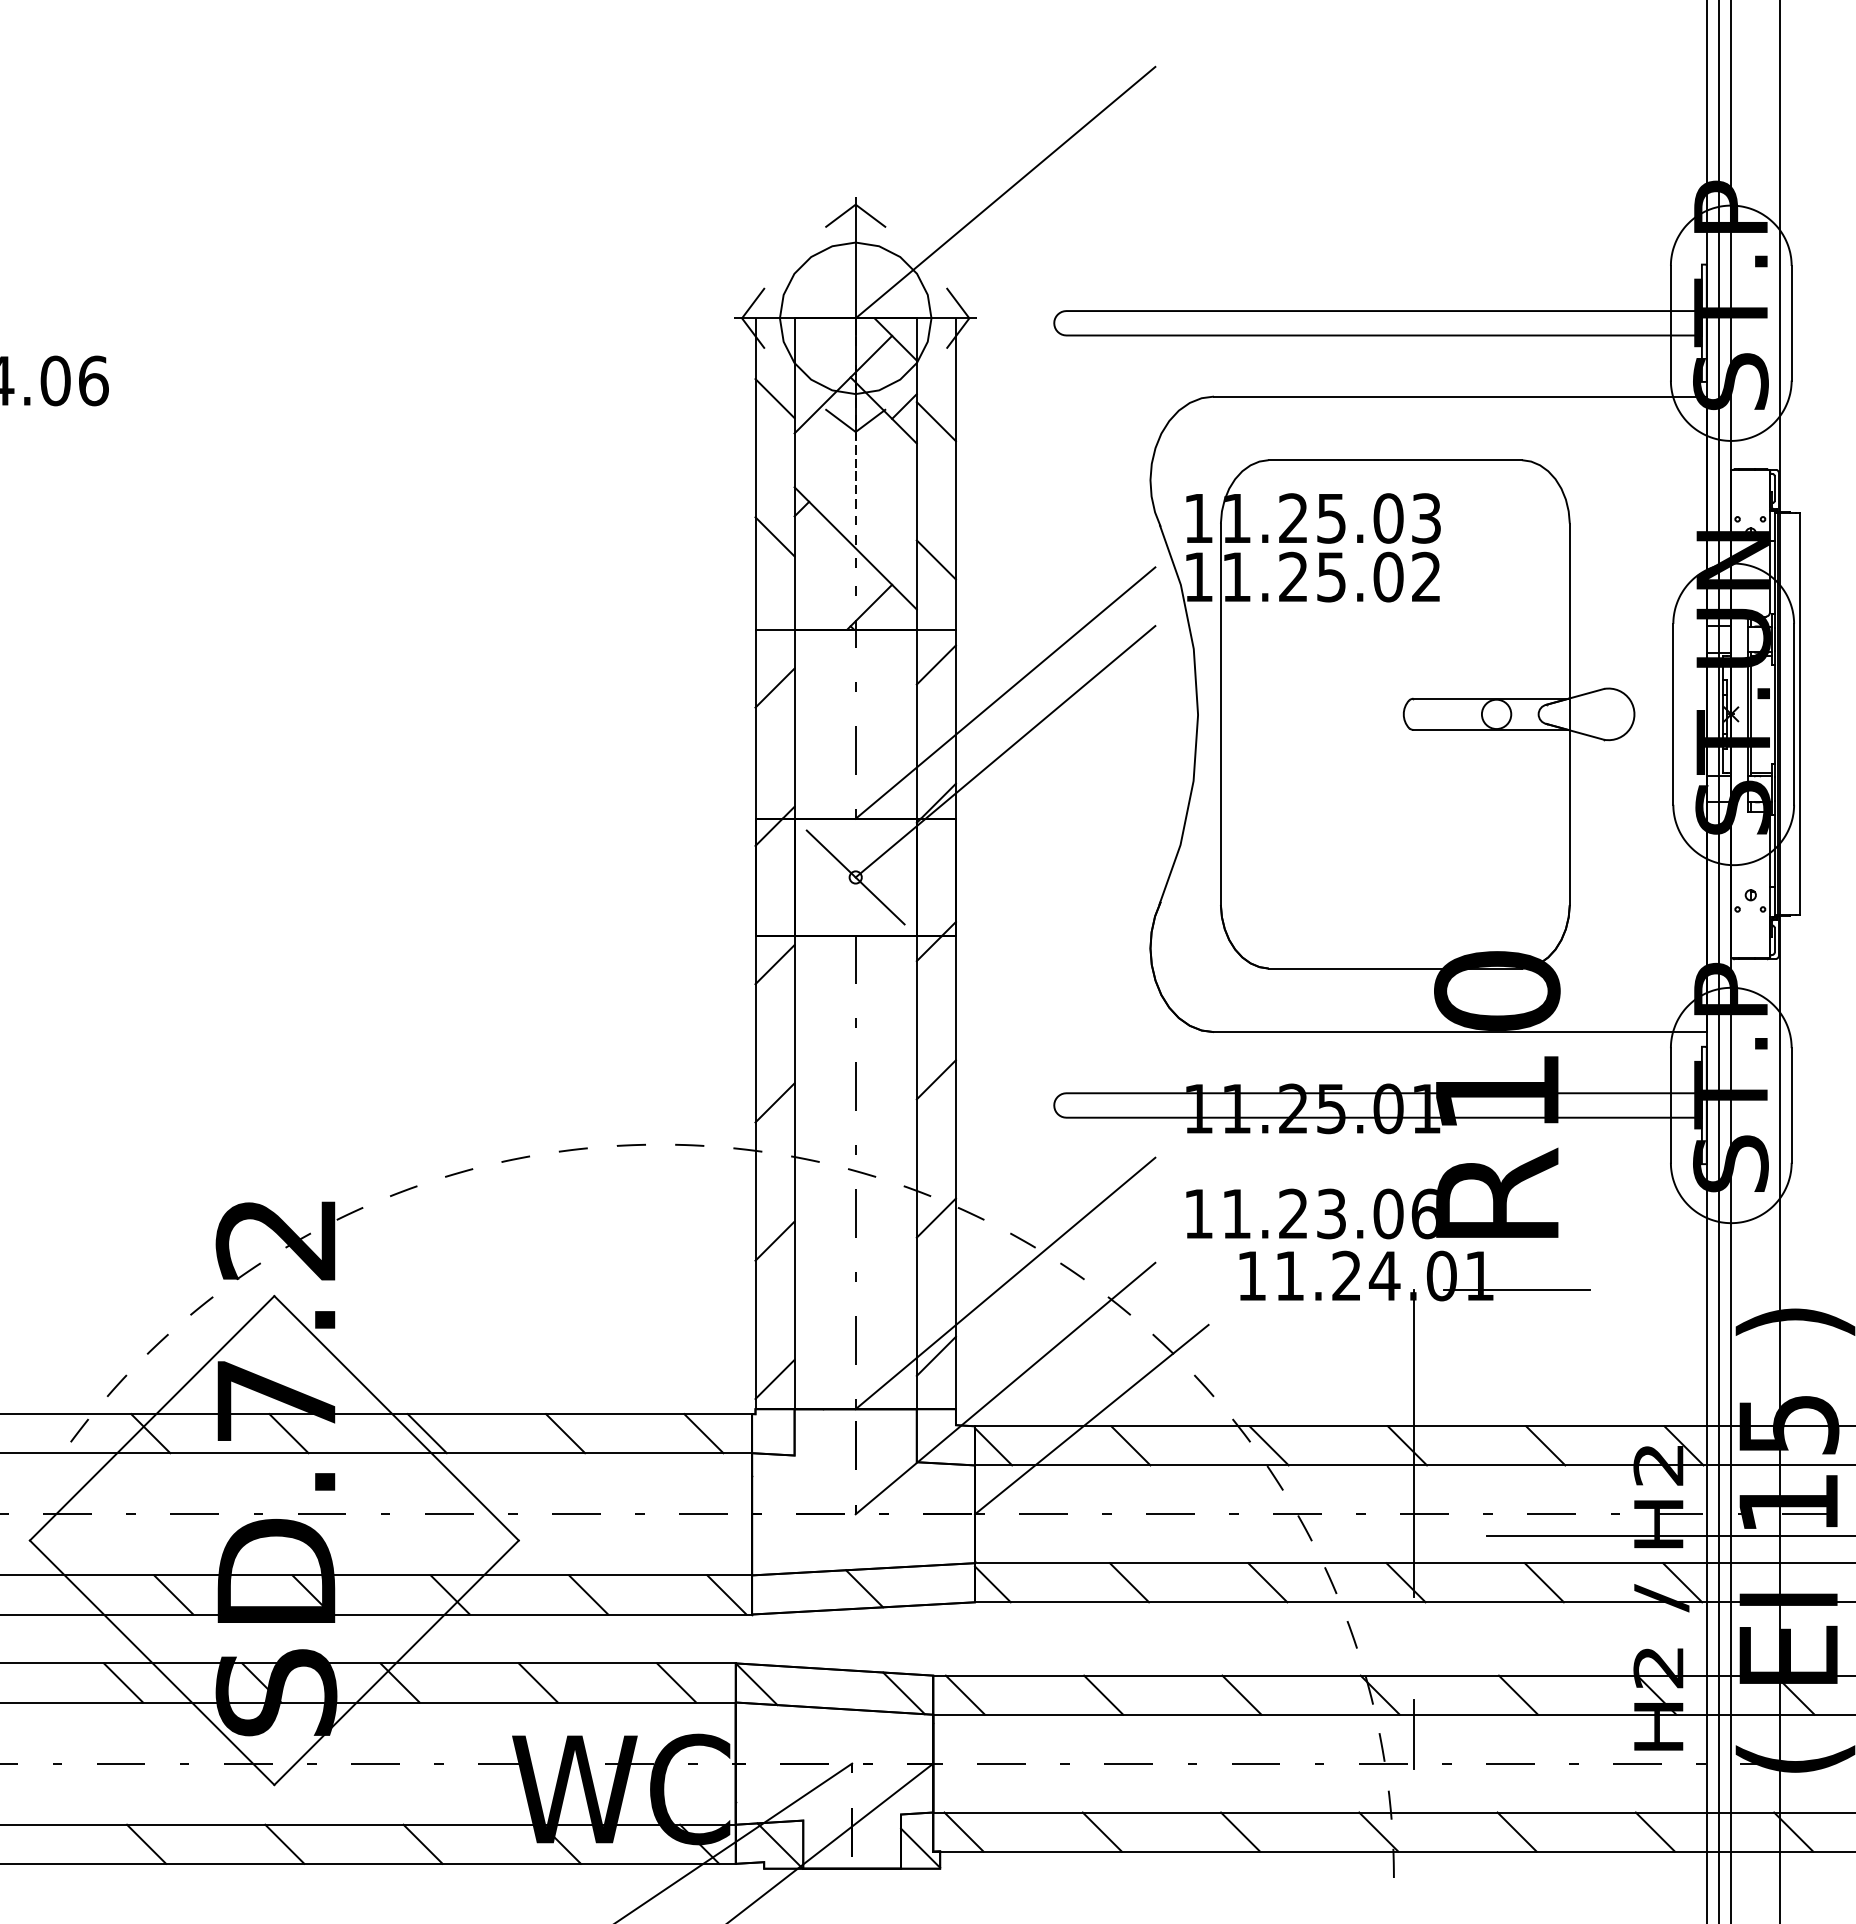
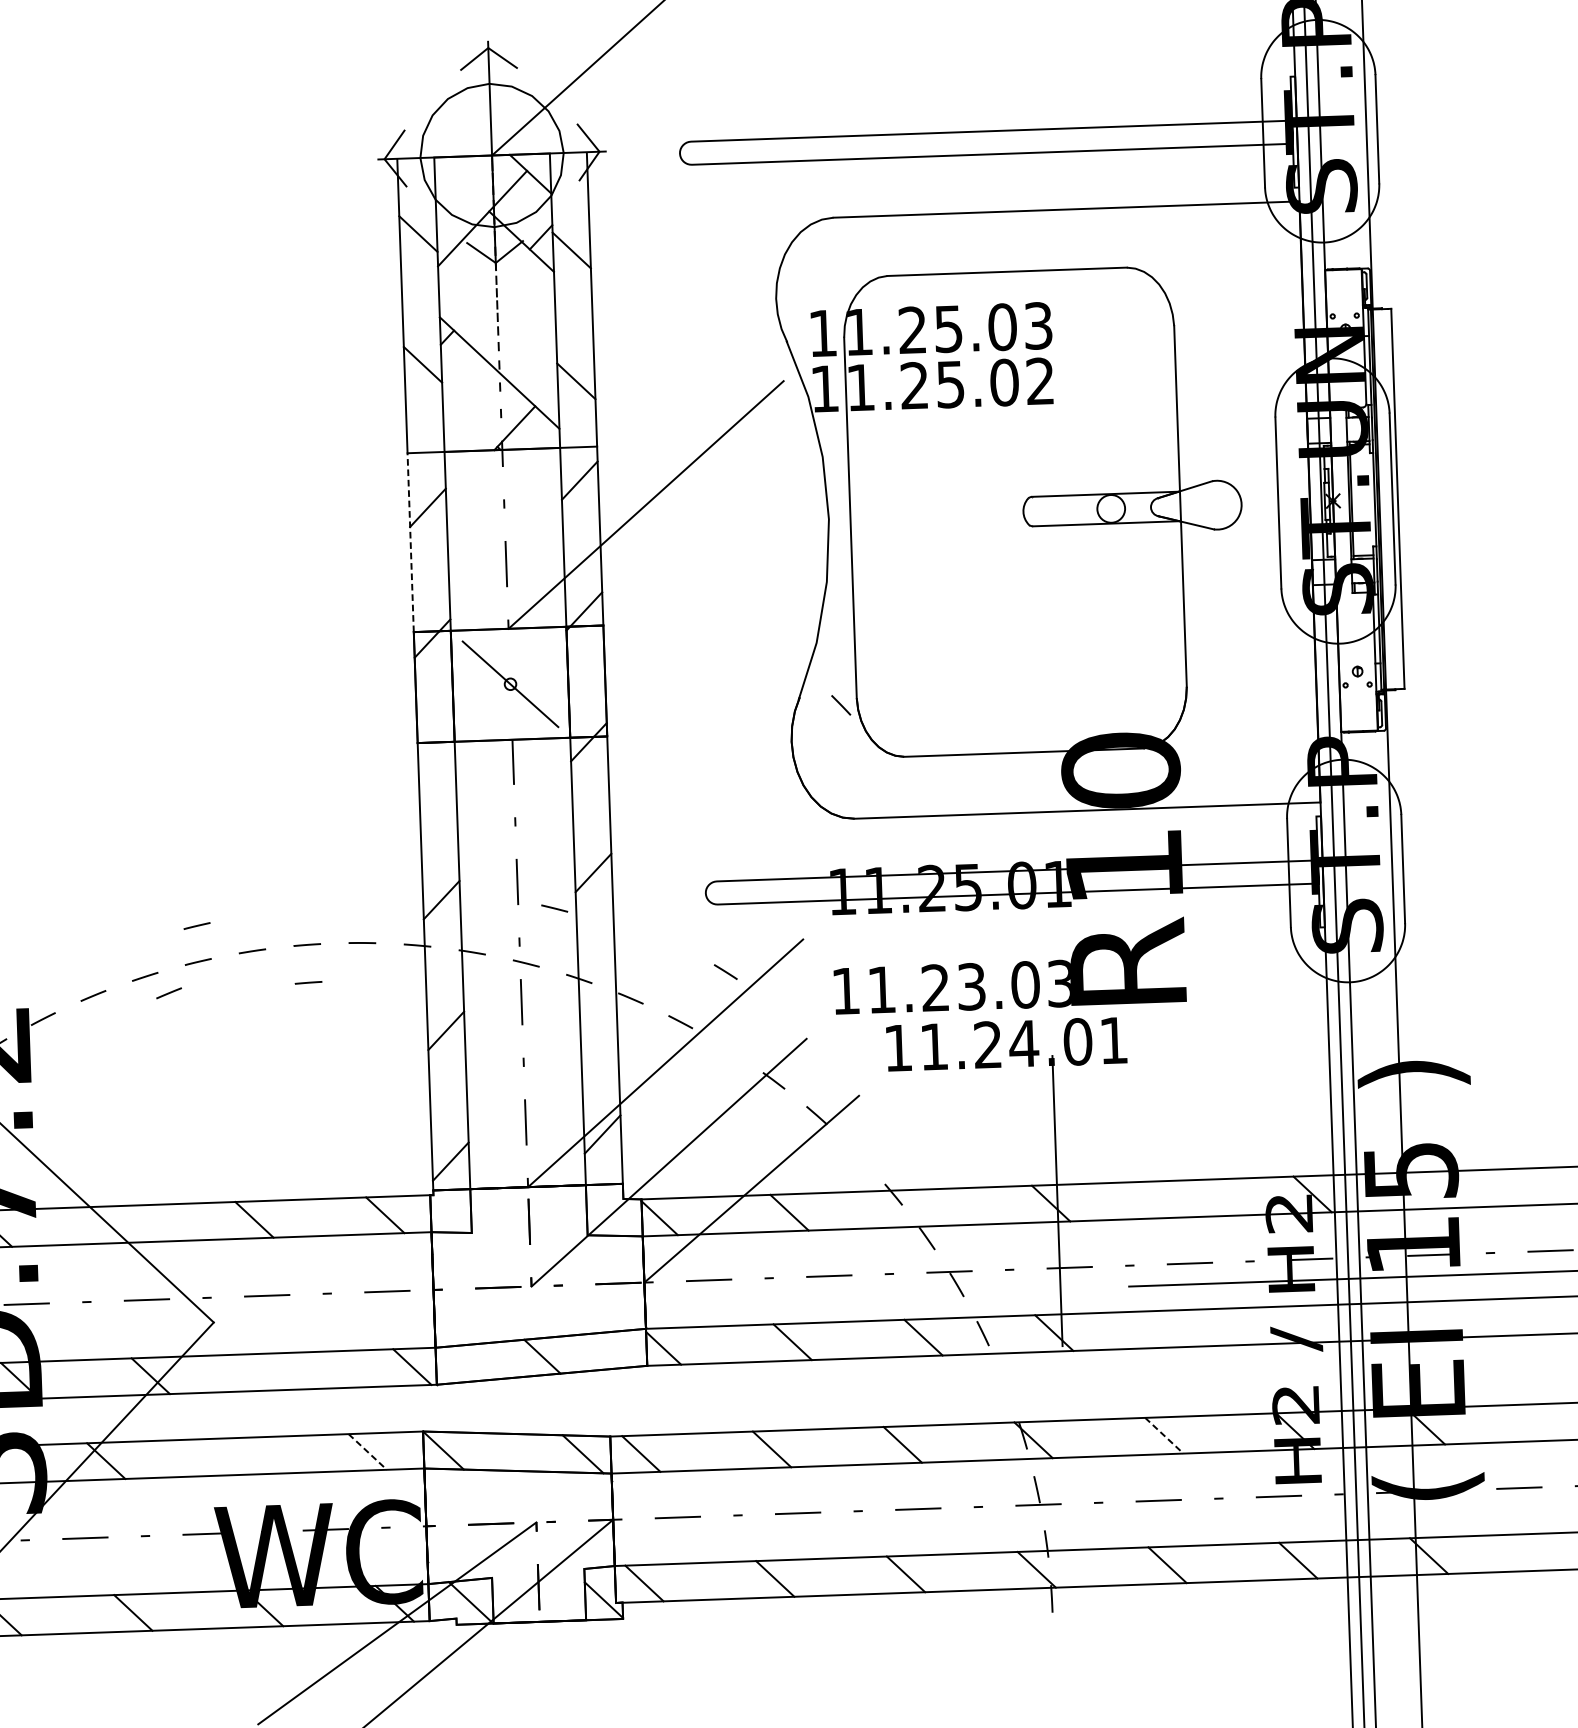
line: (755, 724) -> (410, 542), solid -> dashed
line: (1005, 751) -> (648, 560), removed
line: (774, 964) -> (436, 769), removed
line: (894, 1115) -> (555, 908), added
line: (515, 1120) -> (196, 925), added
line: (630, 1184) -> (307, 982), added
line: (483, 1190) -> (168, 992), added
text: (1424, 1213) -> (1059, 983), 11.23.06 -> 11.23.03
line: (935, 1217) -> (597, 1003), removed
line: (1072, 1271) -> (725, 972), moved
line: (1516, 1290) -> (1149, 1053), removed
line: (1204, 1385) -> (841, 704), moved
line: (426, 1433) -> (122, 1224), removed
line: (1268, 1445) -> (919, 1207), removed
line: (1545, 1445) -> (1181, 1198), removed
line: (1543, 1582) -> (1184, 1328), removed
line: (1682, 1582) -> (1315, 1323), removed
line: (588, 1594) -> (281, 1371), removed
line: (1351, 1634) -> (1004, 1383), removed
line: (537, 1682) -> (236, 1456), removed
line: (676, 1682) -> (367, 1451), solid -> dashed
line: (1518, 1695) -> (1164, 1436), solid -> dashed
line: (1414, 1734) -> (1067, 1476), removed

